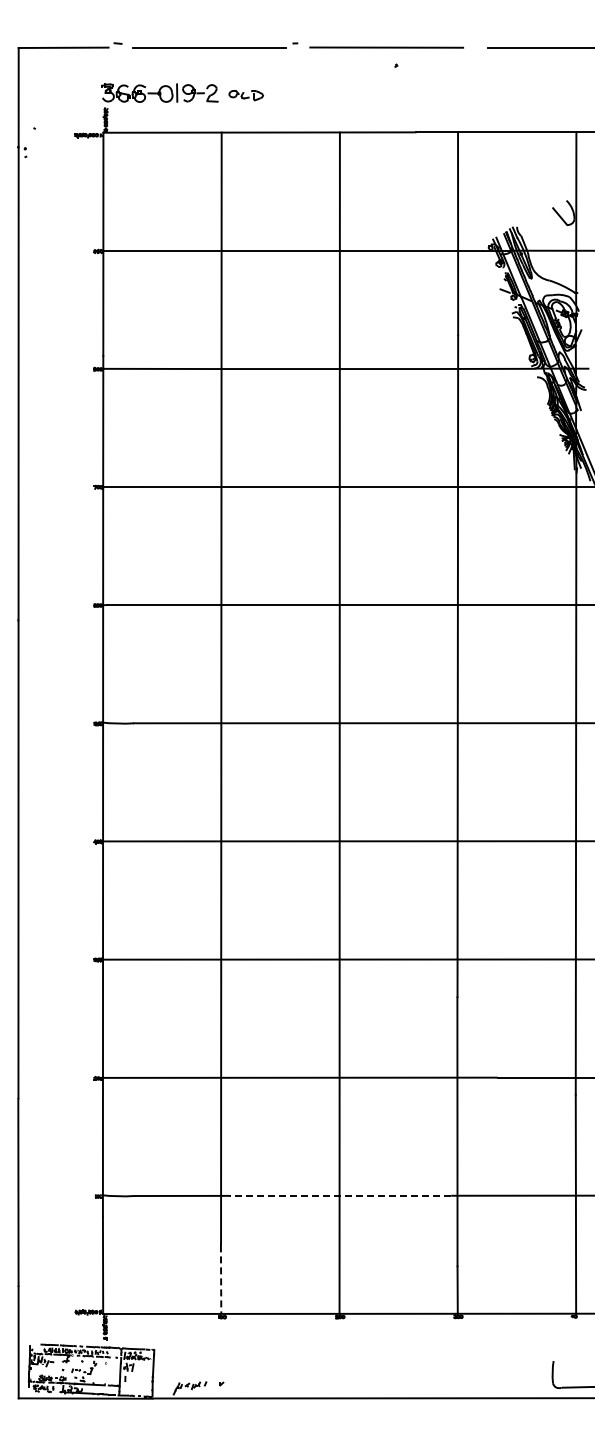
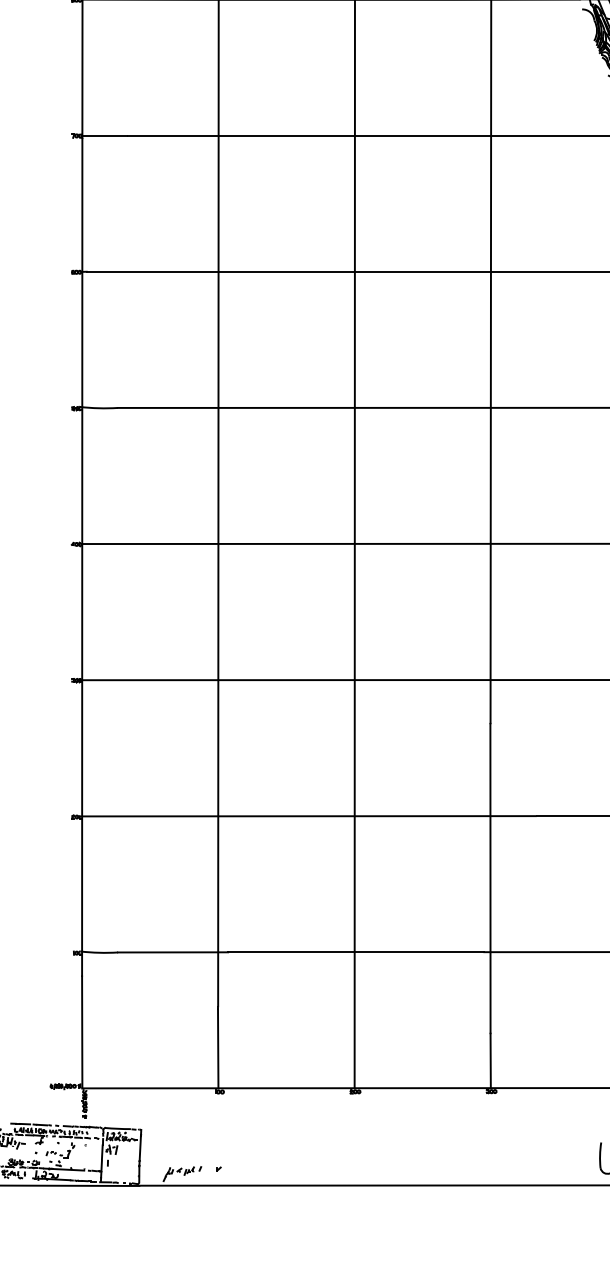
line: (340, 1195) -> (355, 951), dashed -> solid
line: (221, 1280) -> (218, 1049), dashed -> solid

